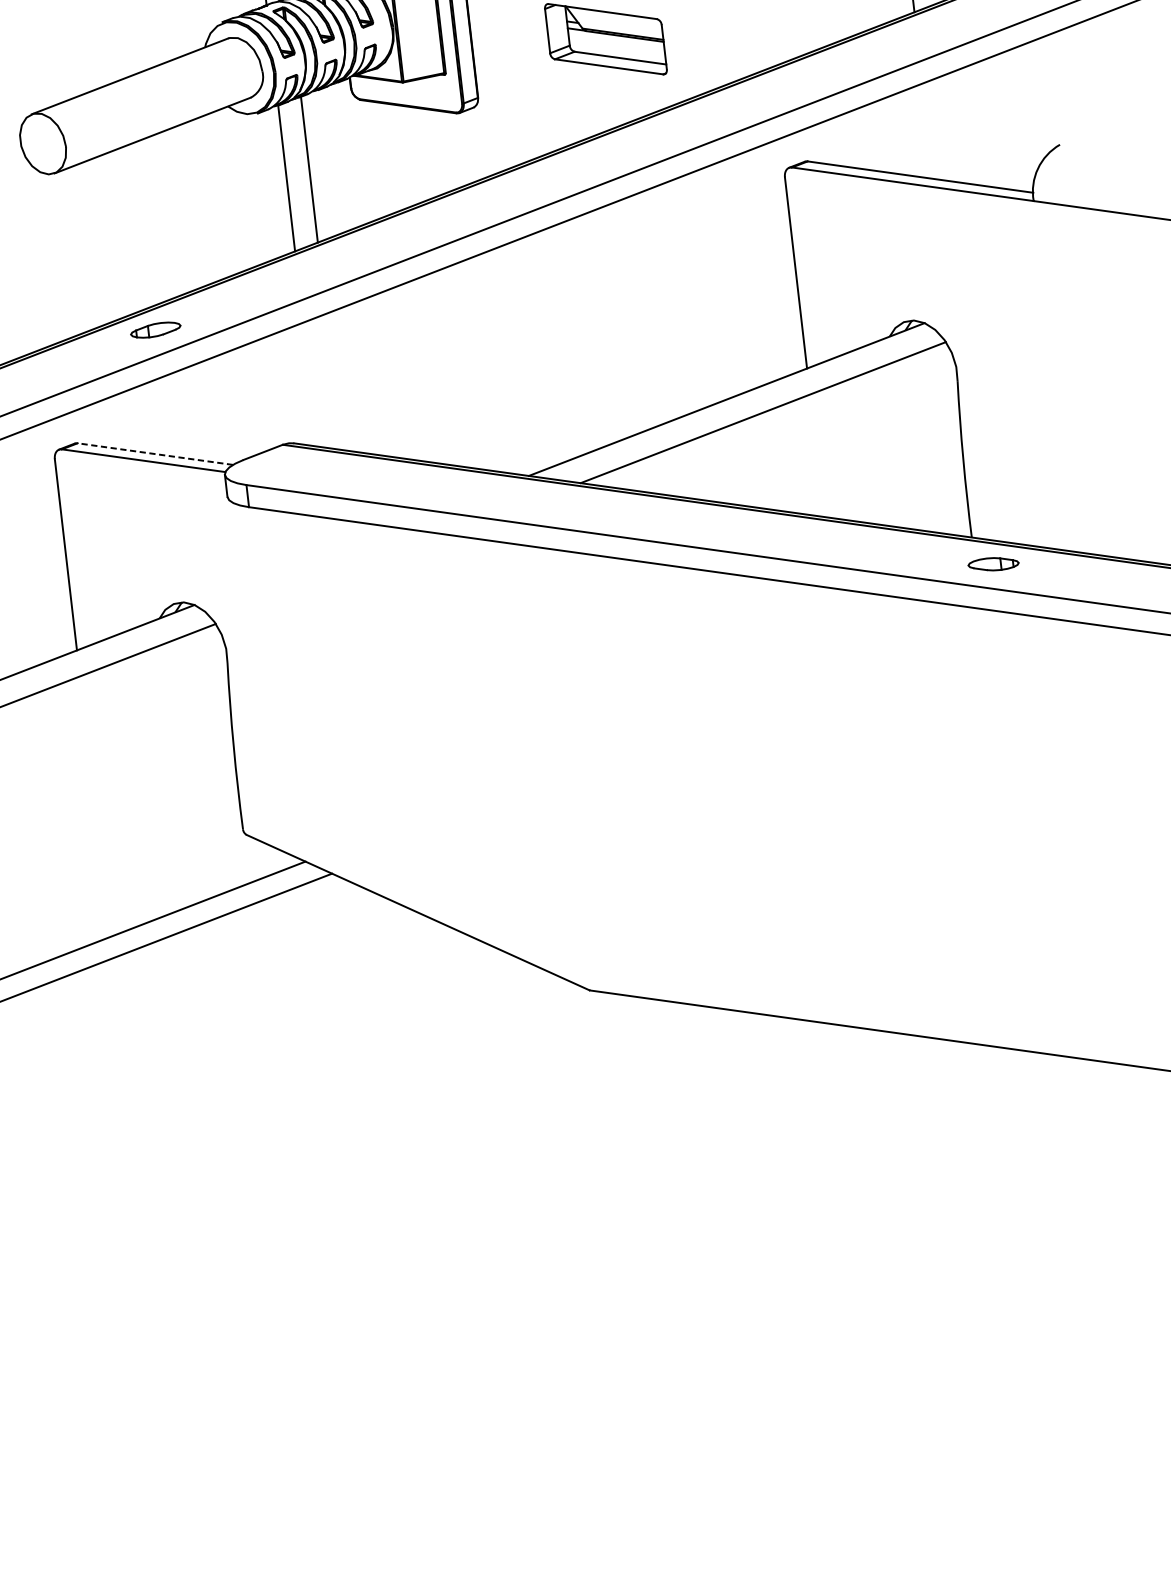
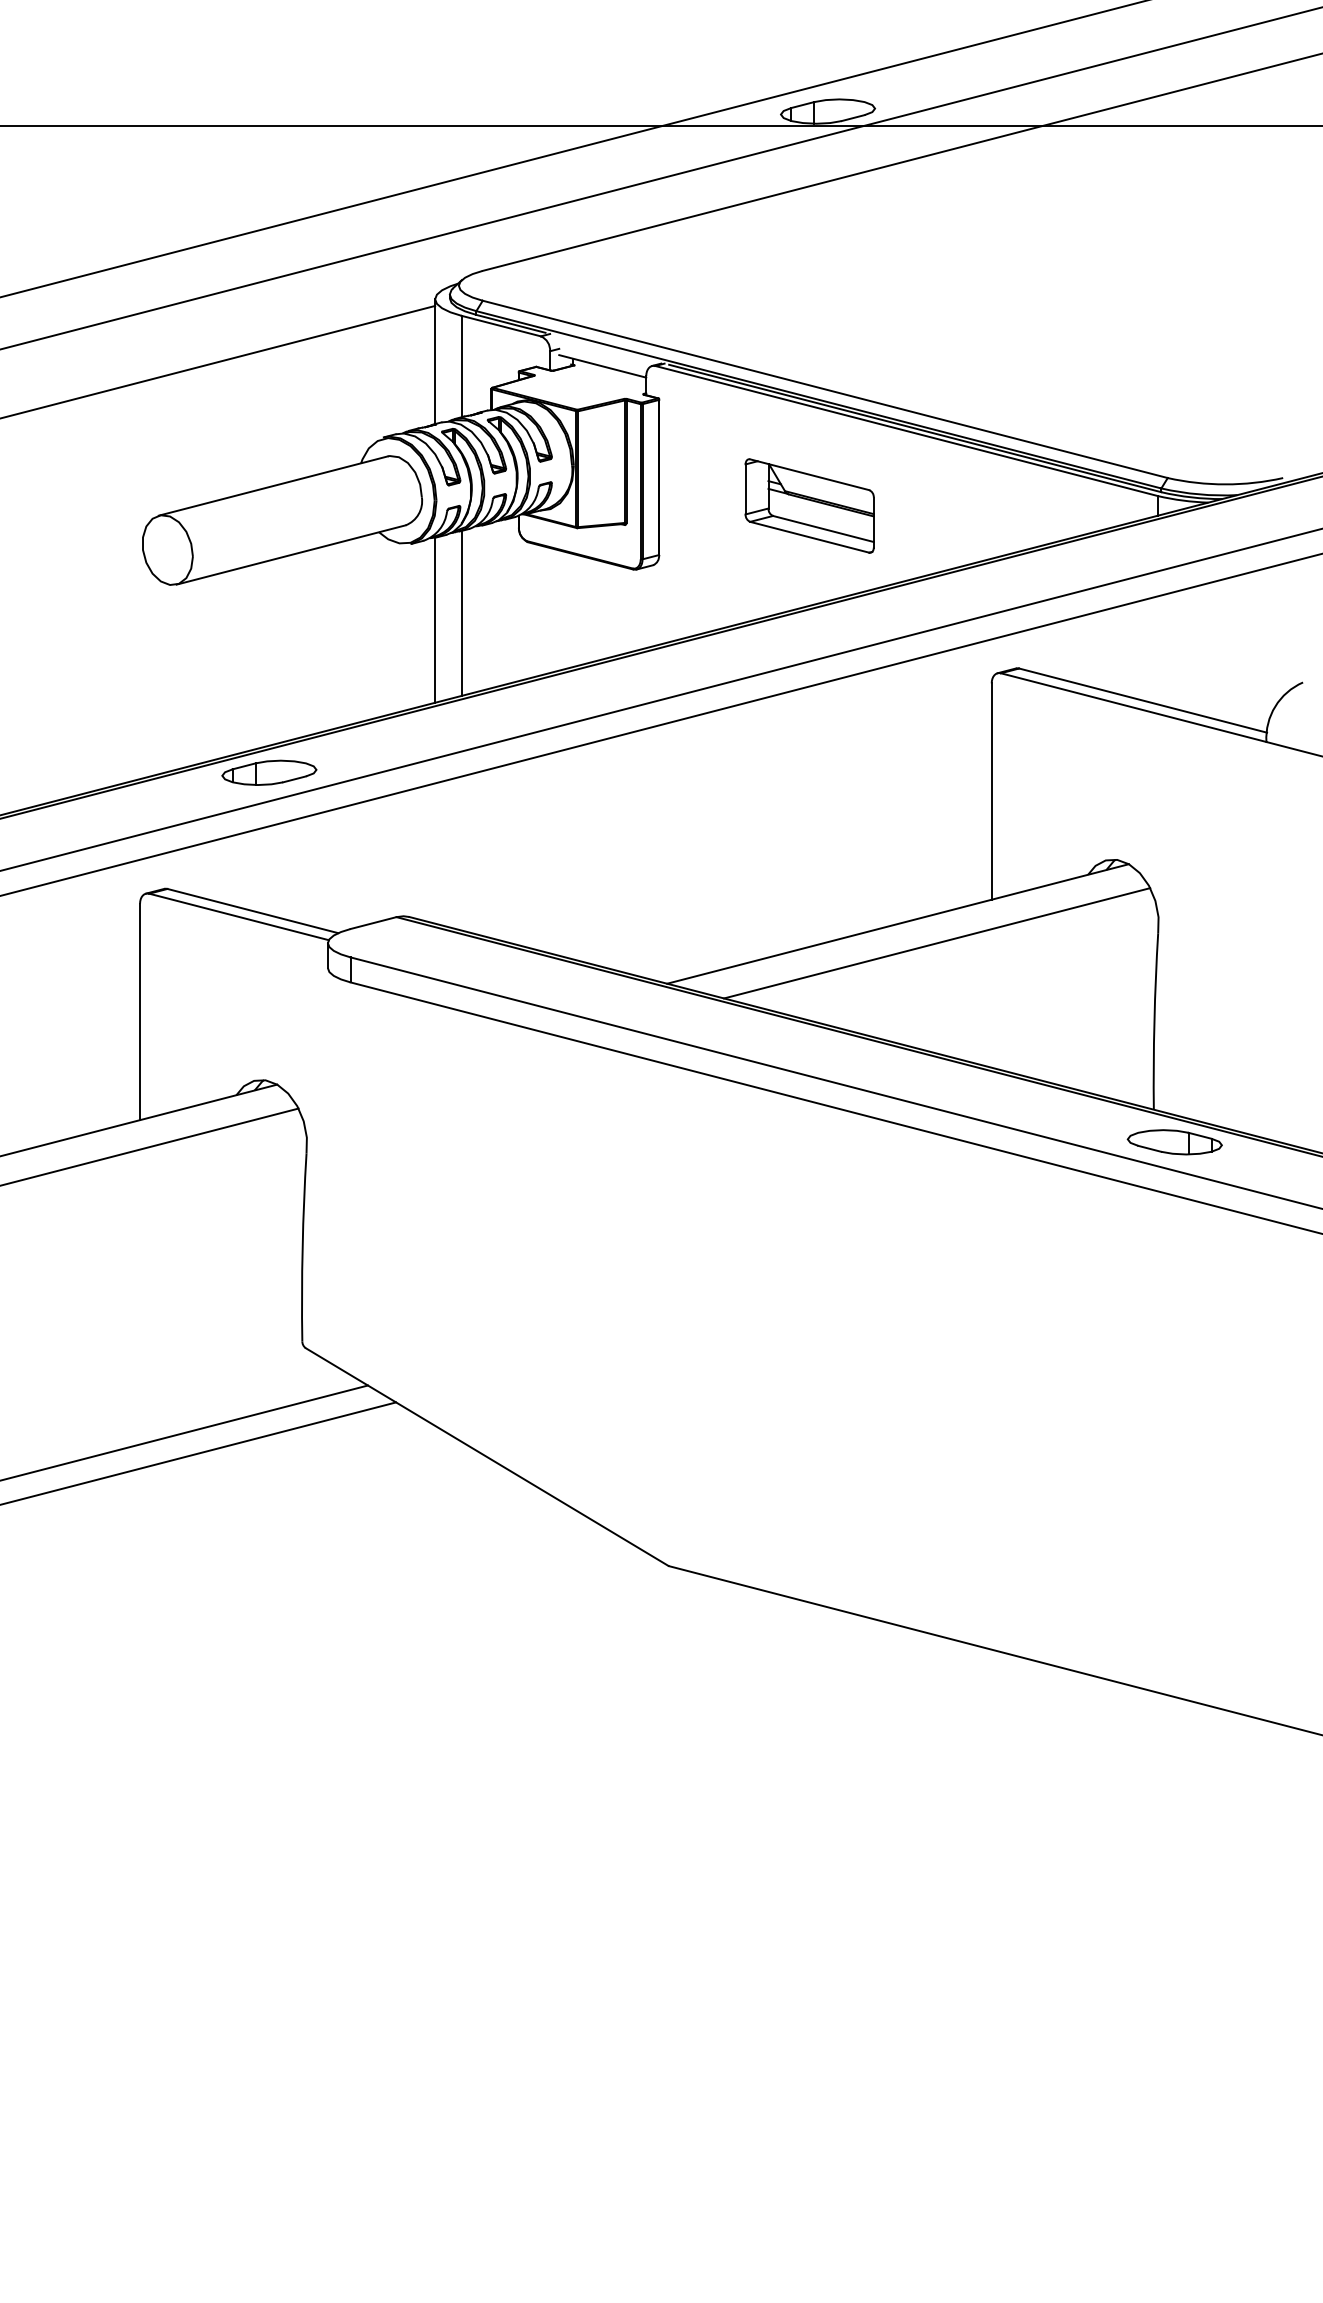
part: (155, 329) -> (269, 772), size x1.67
line: (154, 453) -> (252, 910), dashed -> solid
part: (993, 564) -> (1174, 1142), size x1.67

